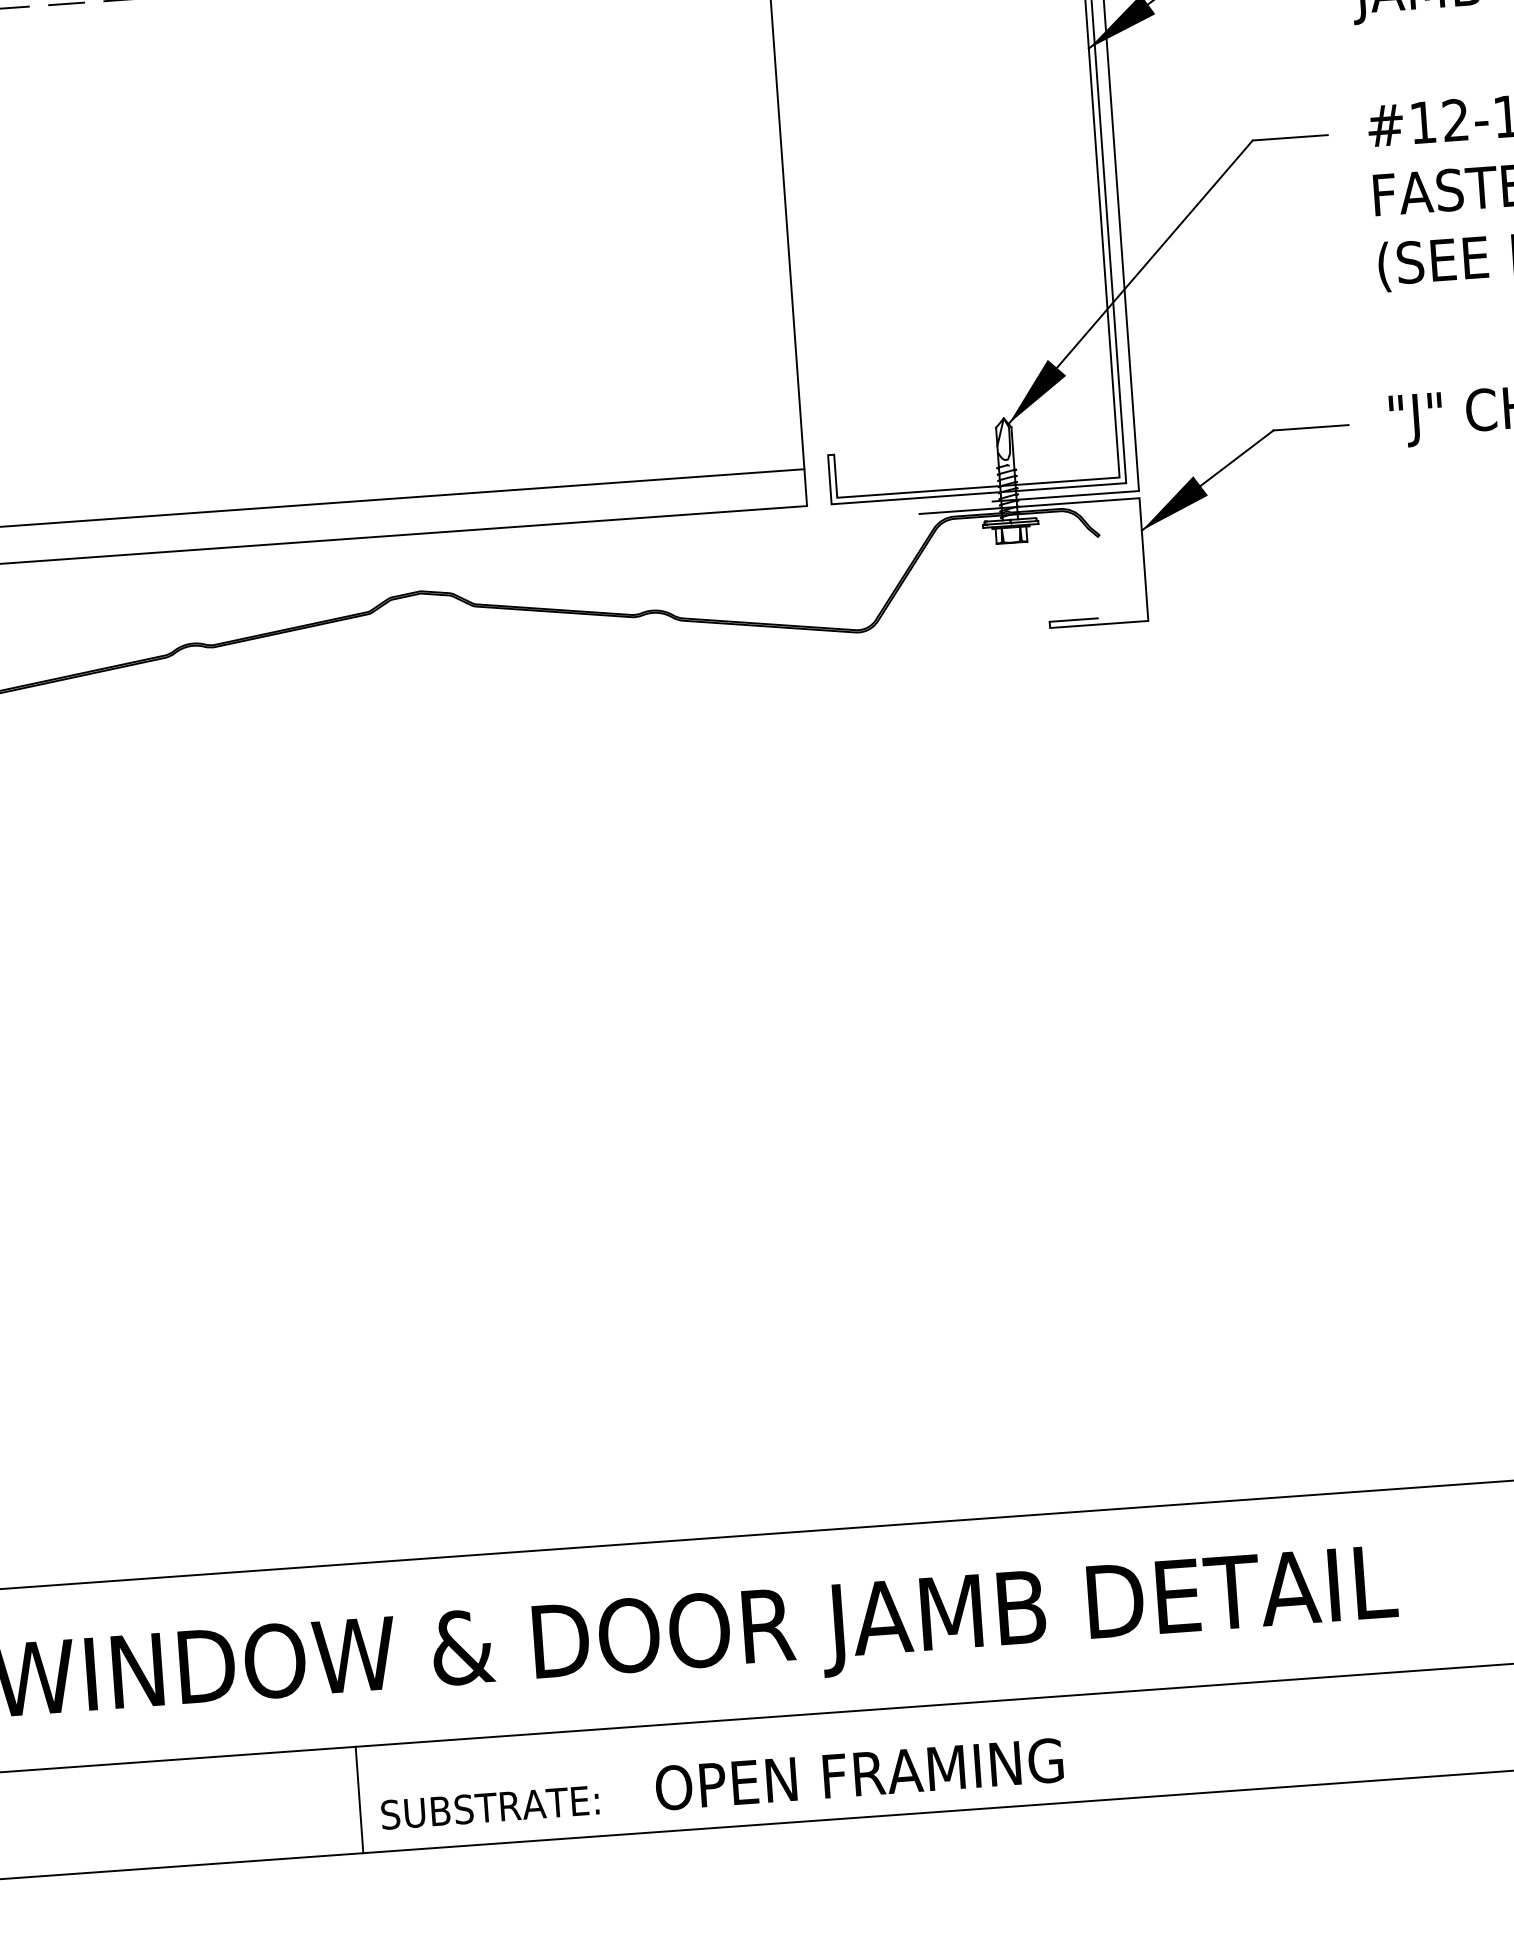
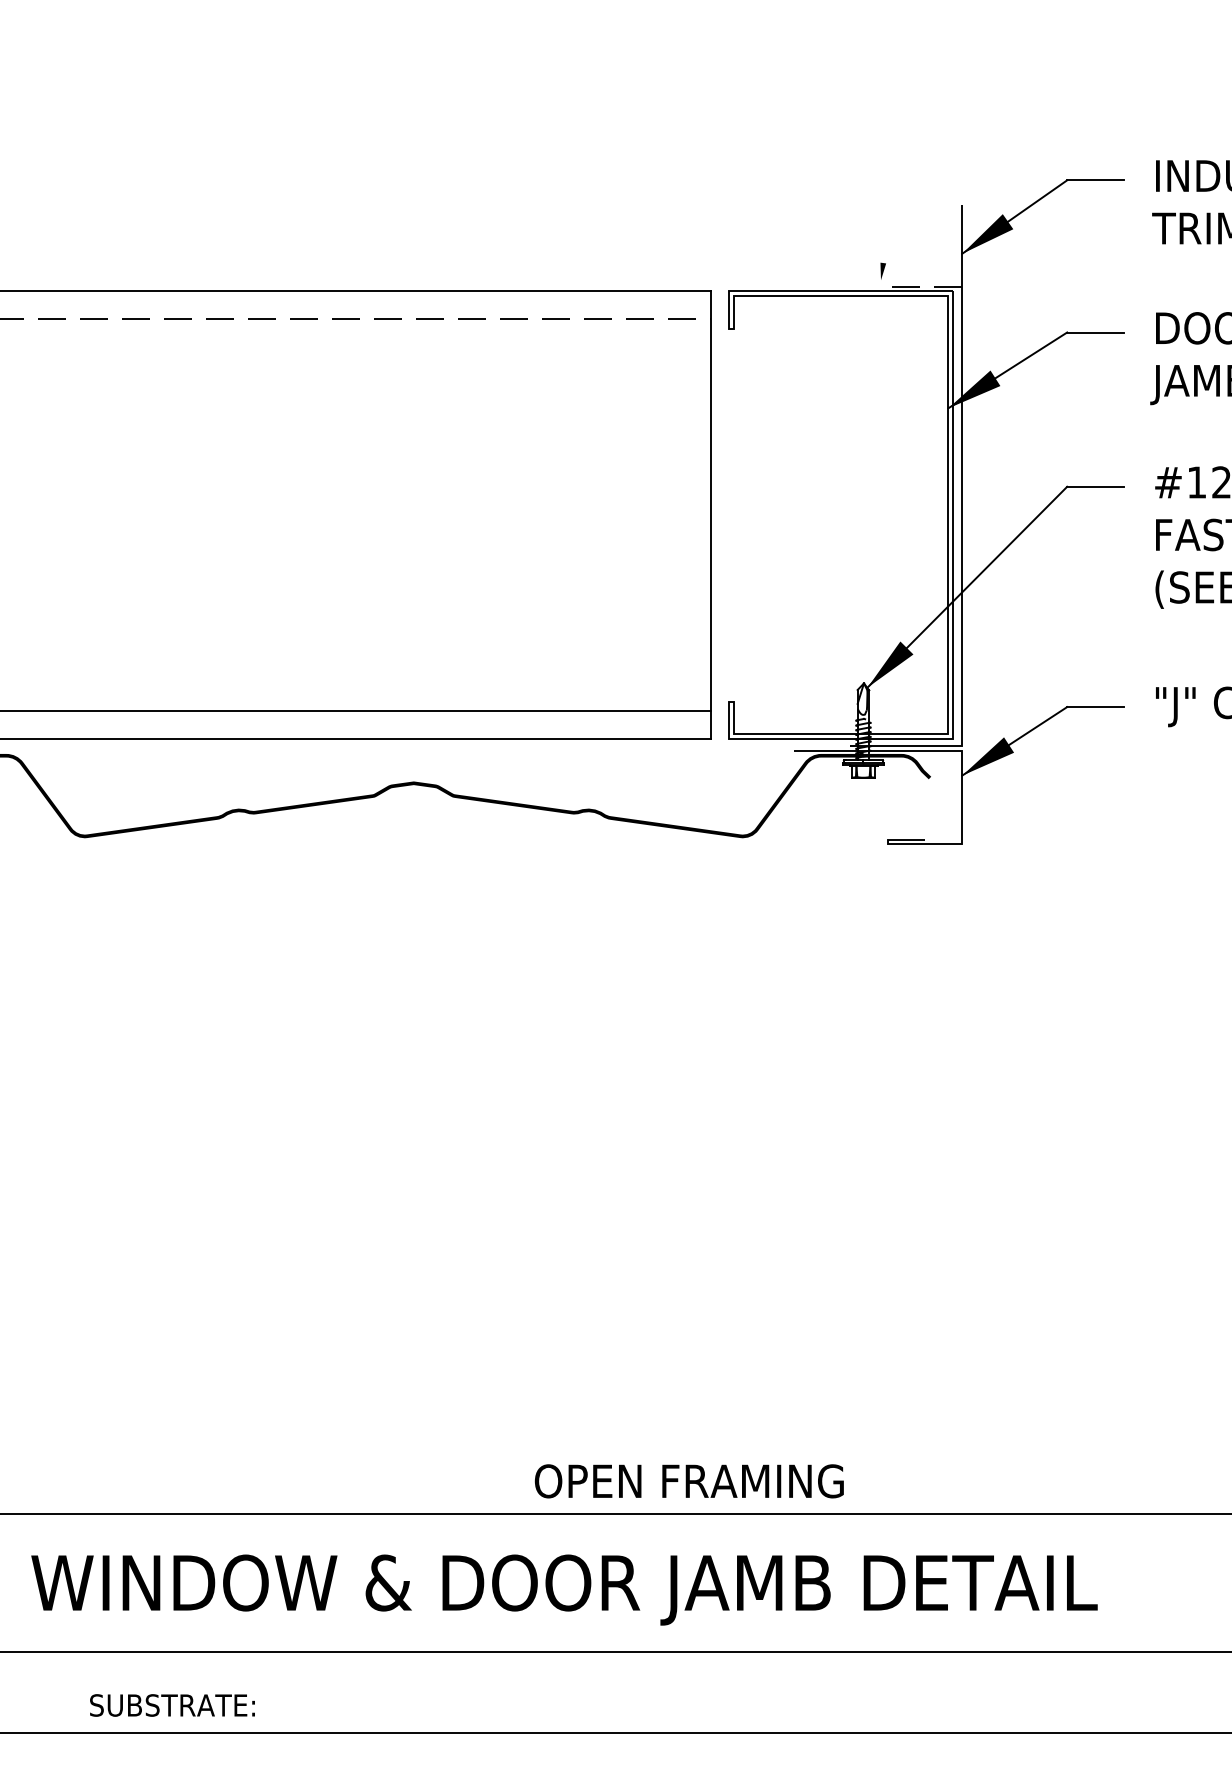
text: (858, 1774) -> (688, 1481), moved
line: (359, 1799) -> (302, 1692), removed
text: (490, 1807) -> (172, 1705), moved

